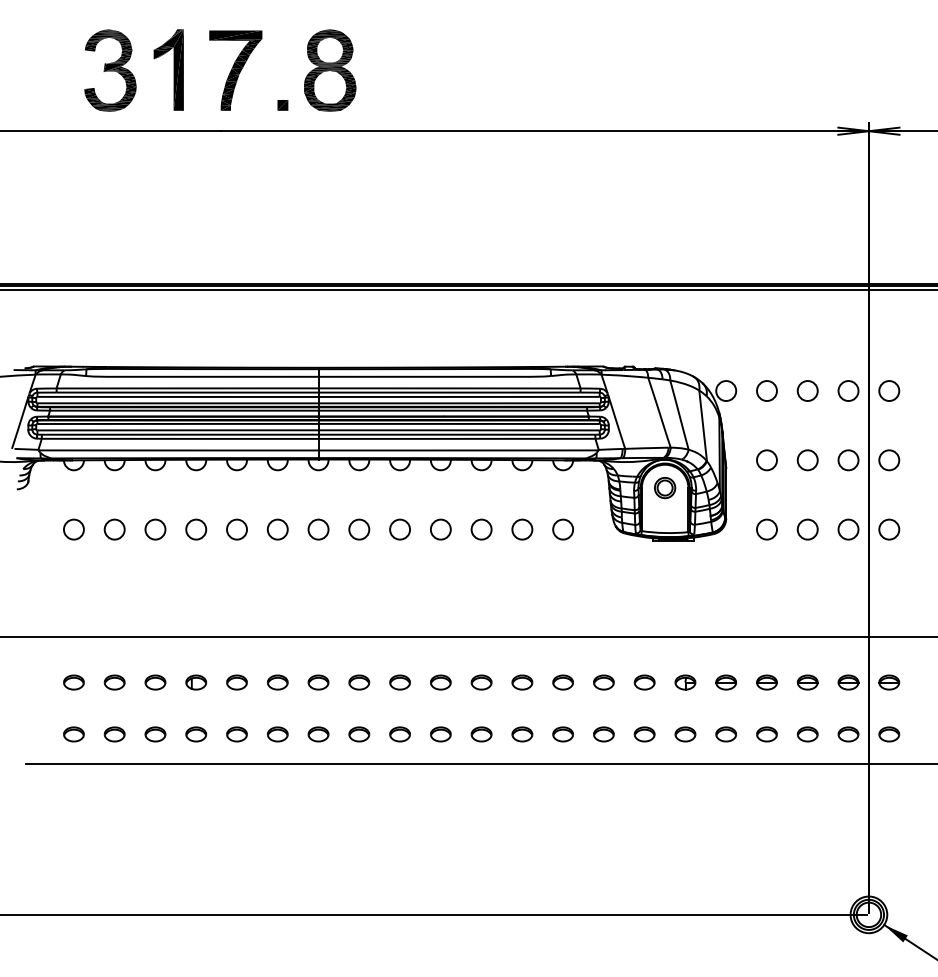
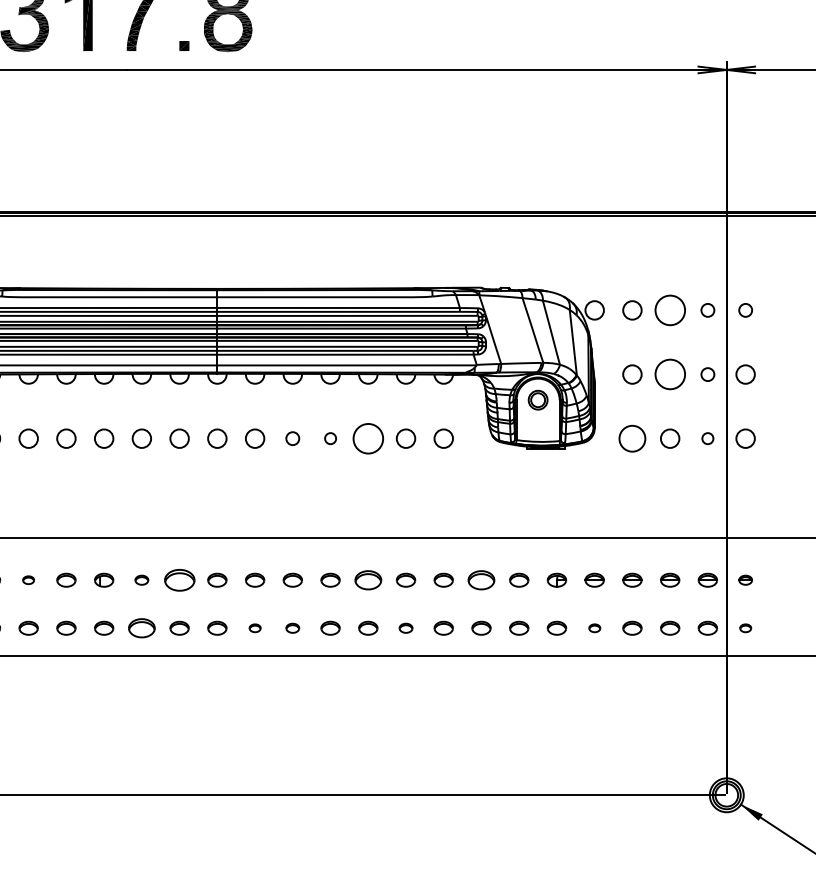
circle: (807, 390) -> (669, 309), size x1.6
circle: (848, 390) -> (707, 309), size x0.7
circle: (889, 390) -> (745, 309), size x0.7
circle: (807, 460) -> (669, 374), size x1.6
circle: (848, 460) -> (707, 374), size x0.7
circle: (399, 529) -> (292, 438), size x0.7
circle: (440, 529) -> (330, 438), size x0.6
circle: (481, 529) -> (368, 438), size x1.6
circle: (766, 529) -> (631, 438), size x1.4
circle: (848, 529) -> (707, 438), size x0.6
part: (114, 682) -> (28, 580), size x0.6
part: (236, 682) -> (141, 580), size x0.7
part: (277, 682) -> (179, 580), size x1.6
part: (481, 682) -> (368, 580), size x1.4
part: (603, 682) -> (481, 580), size x1.4
part: (889, 682) -> (745, 580), size x0.7
part: (236, 734) -> (141, 628), size x1.4
part: (359, 734) -> (255, 628), size x0.6
part: (399, 734) -> (292, 628), size x0.7
part: (522, 734) -> (406, 628), size x0.7
part: (726, 734) -> (594, 628), size x0.6
part: (889, 734) -> (745, 628), size x0.6

